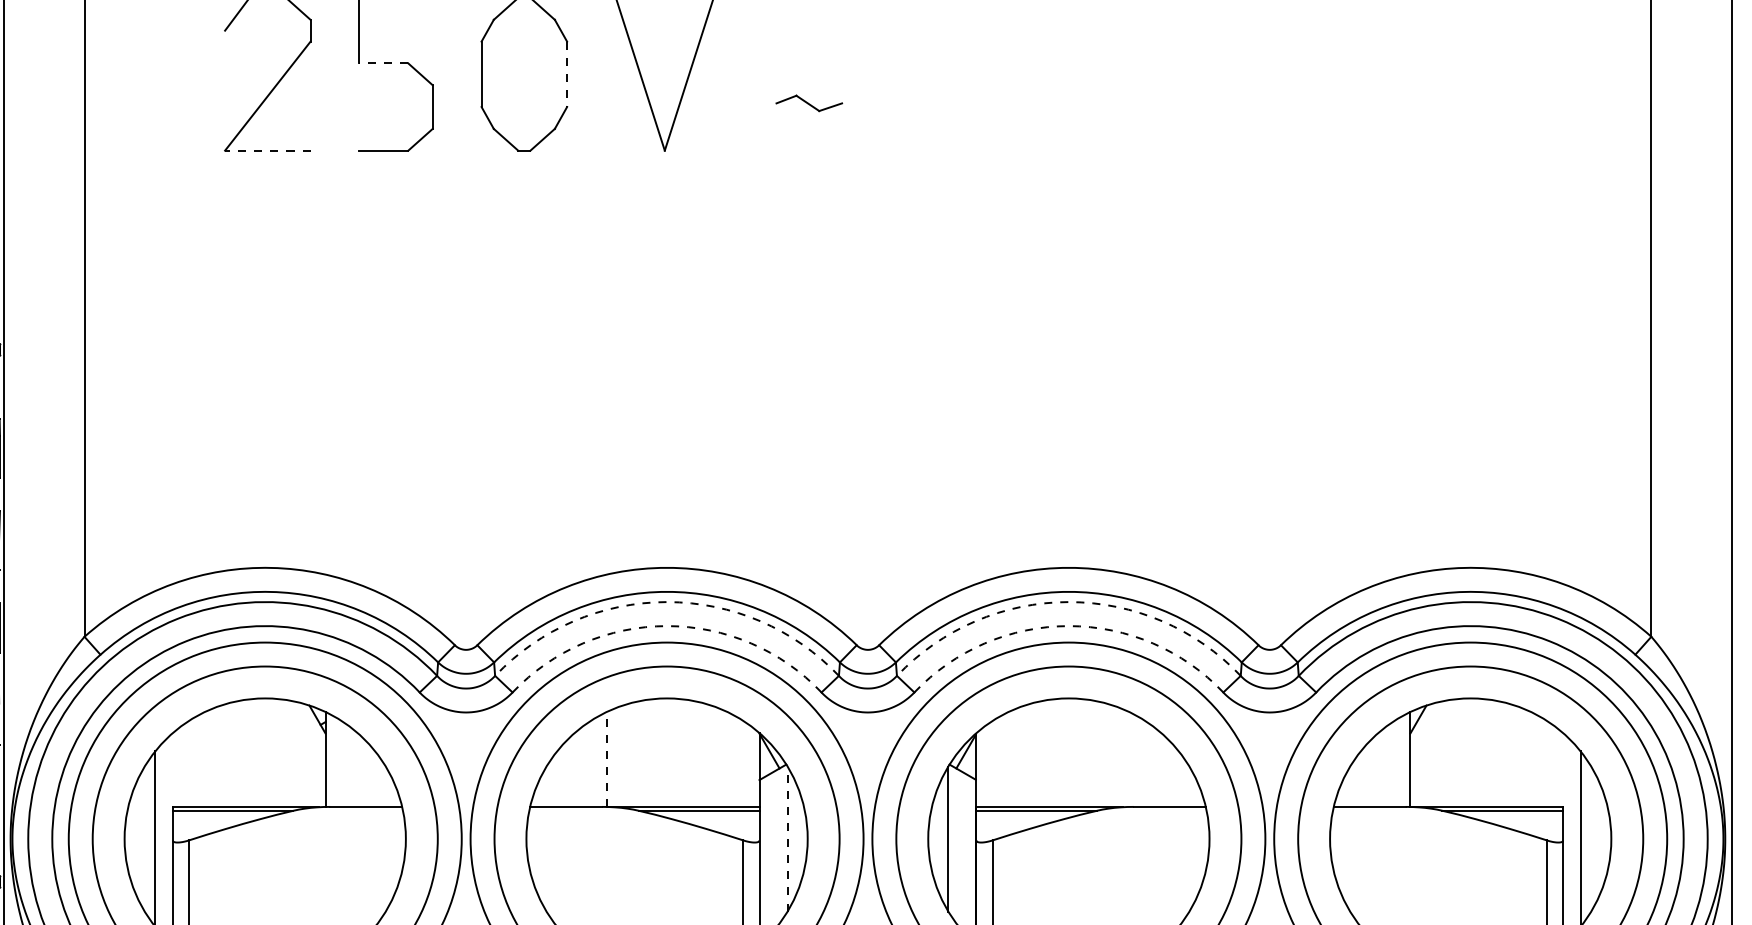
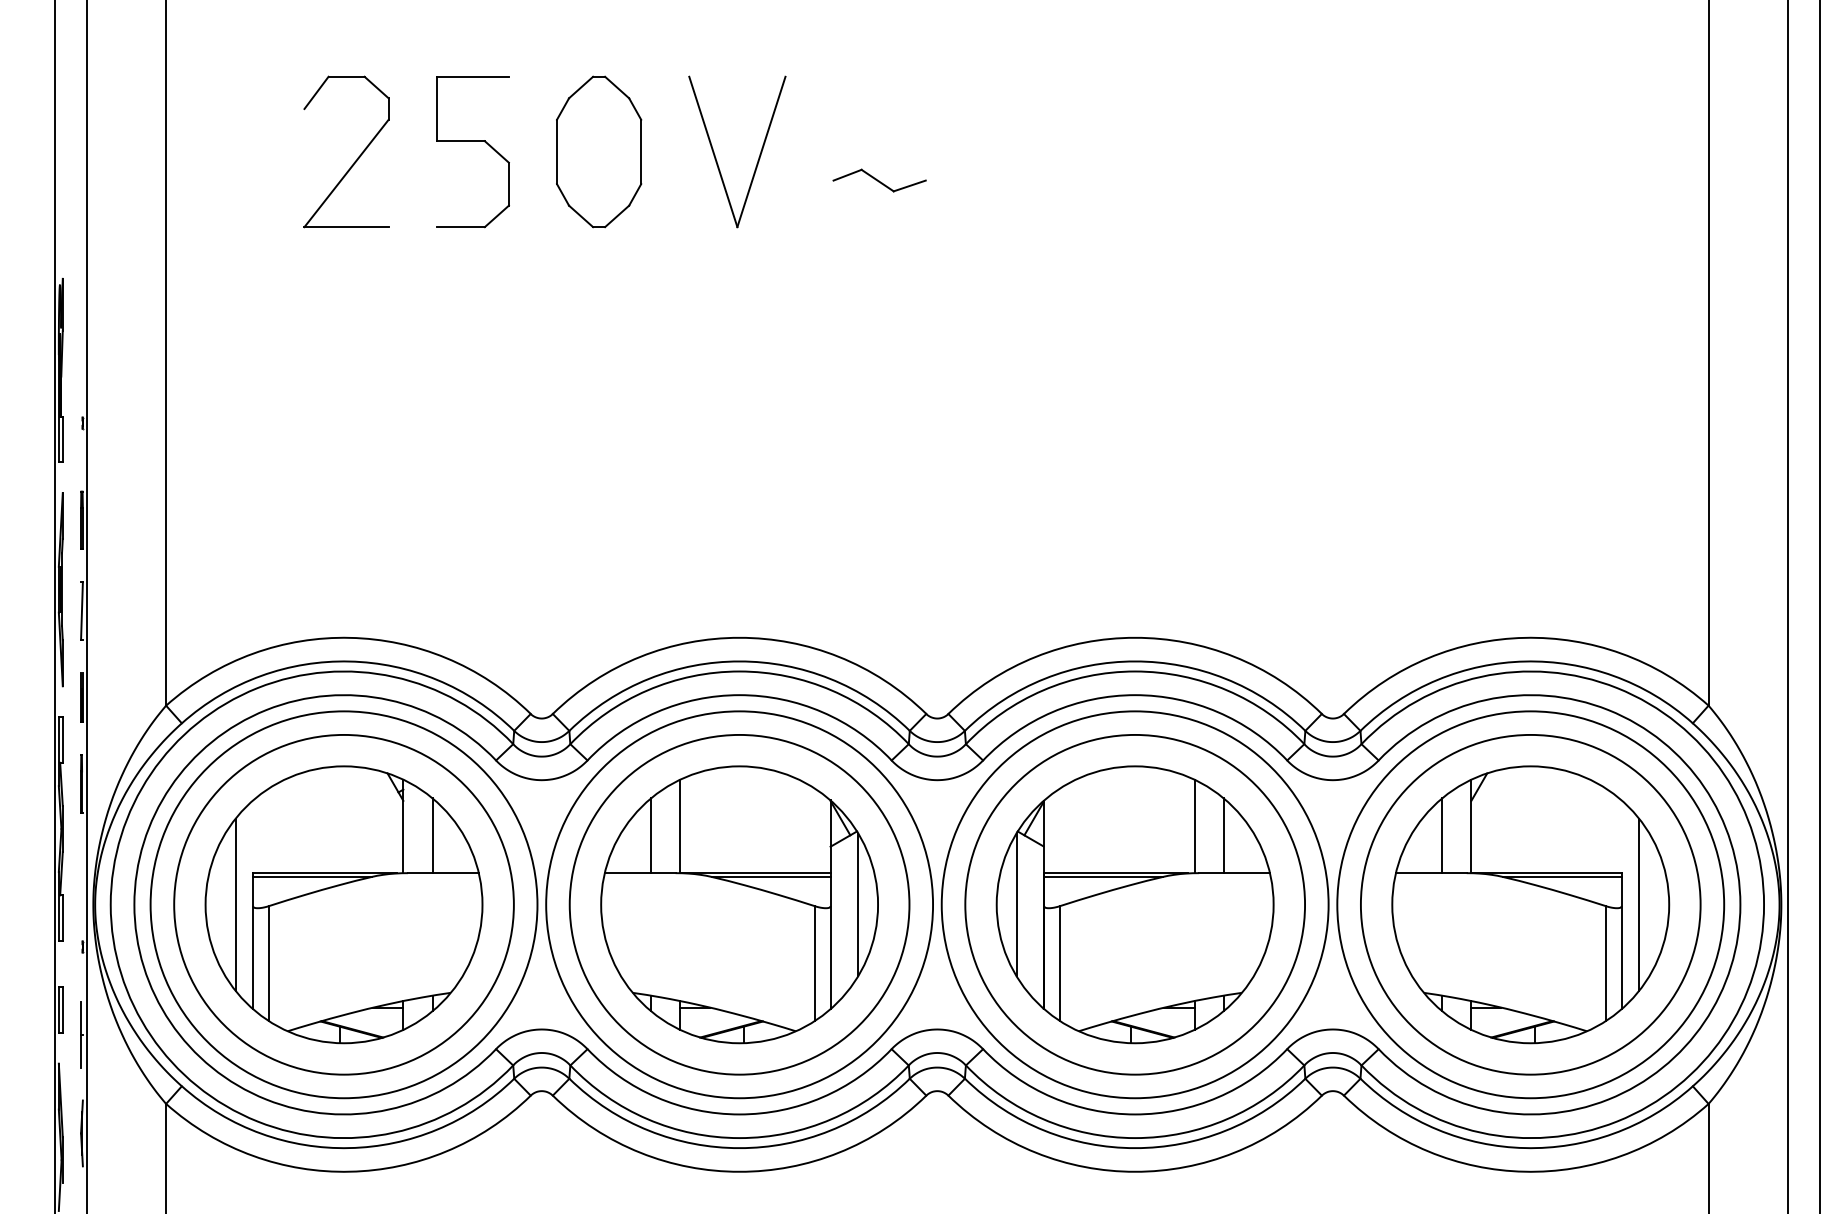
line: (383, 63) -> (460, 141), dashed -> solid
line: (567, 74) -> (641, 152), dashed -> solid
part: (809, 103) -> (879, 180), size x1.43
line: (267, 151) -> (346, 227), dashed -> solid
arc: (666, 602) -> (739, 671), dashed -> solid
arc: (1069, 602) -> (1135, 671), dashed -> solid
arc: (666, 626) -> (739, 695), dashed -> solid
arc: (1069, 626) -> (1135, 695), dashed -> solid
line: (607, 759) -> (680, 826), dashed -> solid
line: (1129, 759) -> (1194, 826), added
line: (355, 768) -> (432, 835), added
line: (577, 768) -> (651, 835), added
line: (1158, 768) -> (1223, 835), added
line: (1381, 768) -> (1442, 835), added
line: (787, 838) -> (858, 904), dashed -> solid

